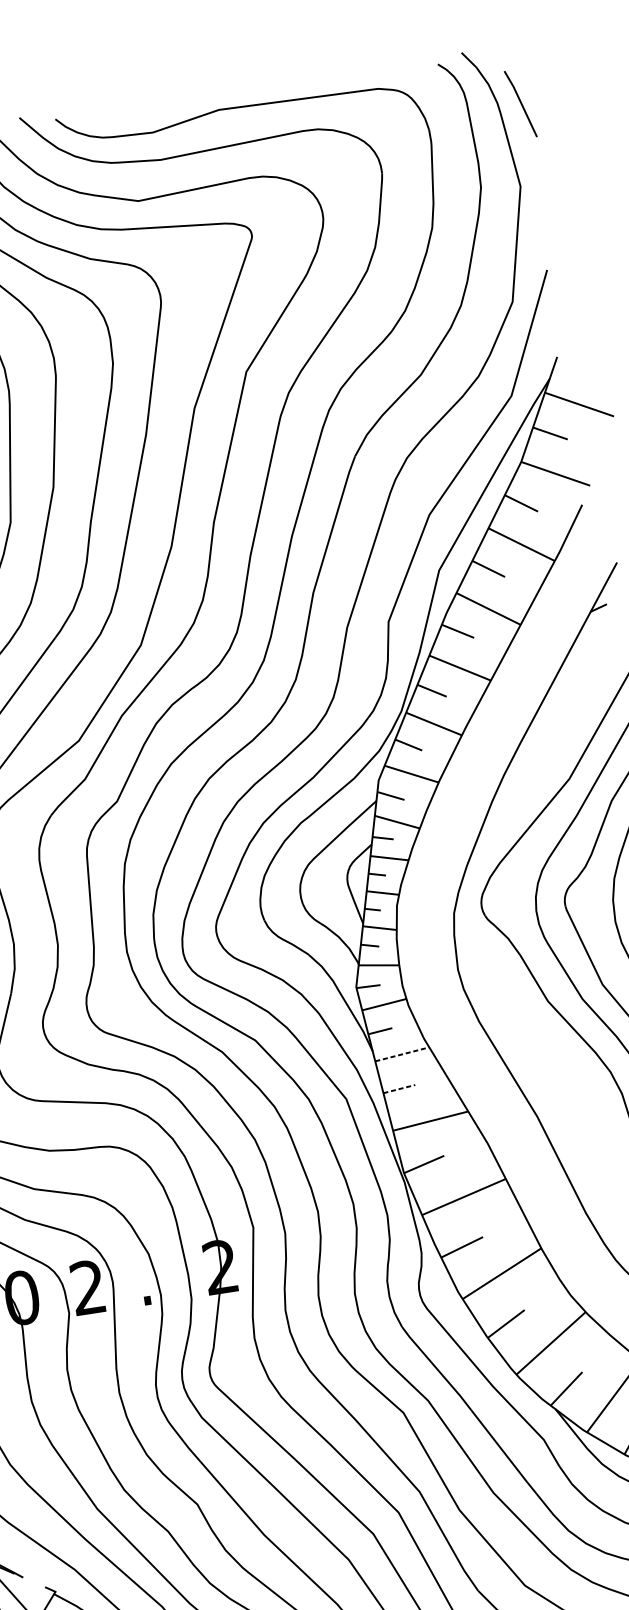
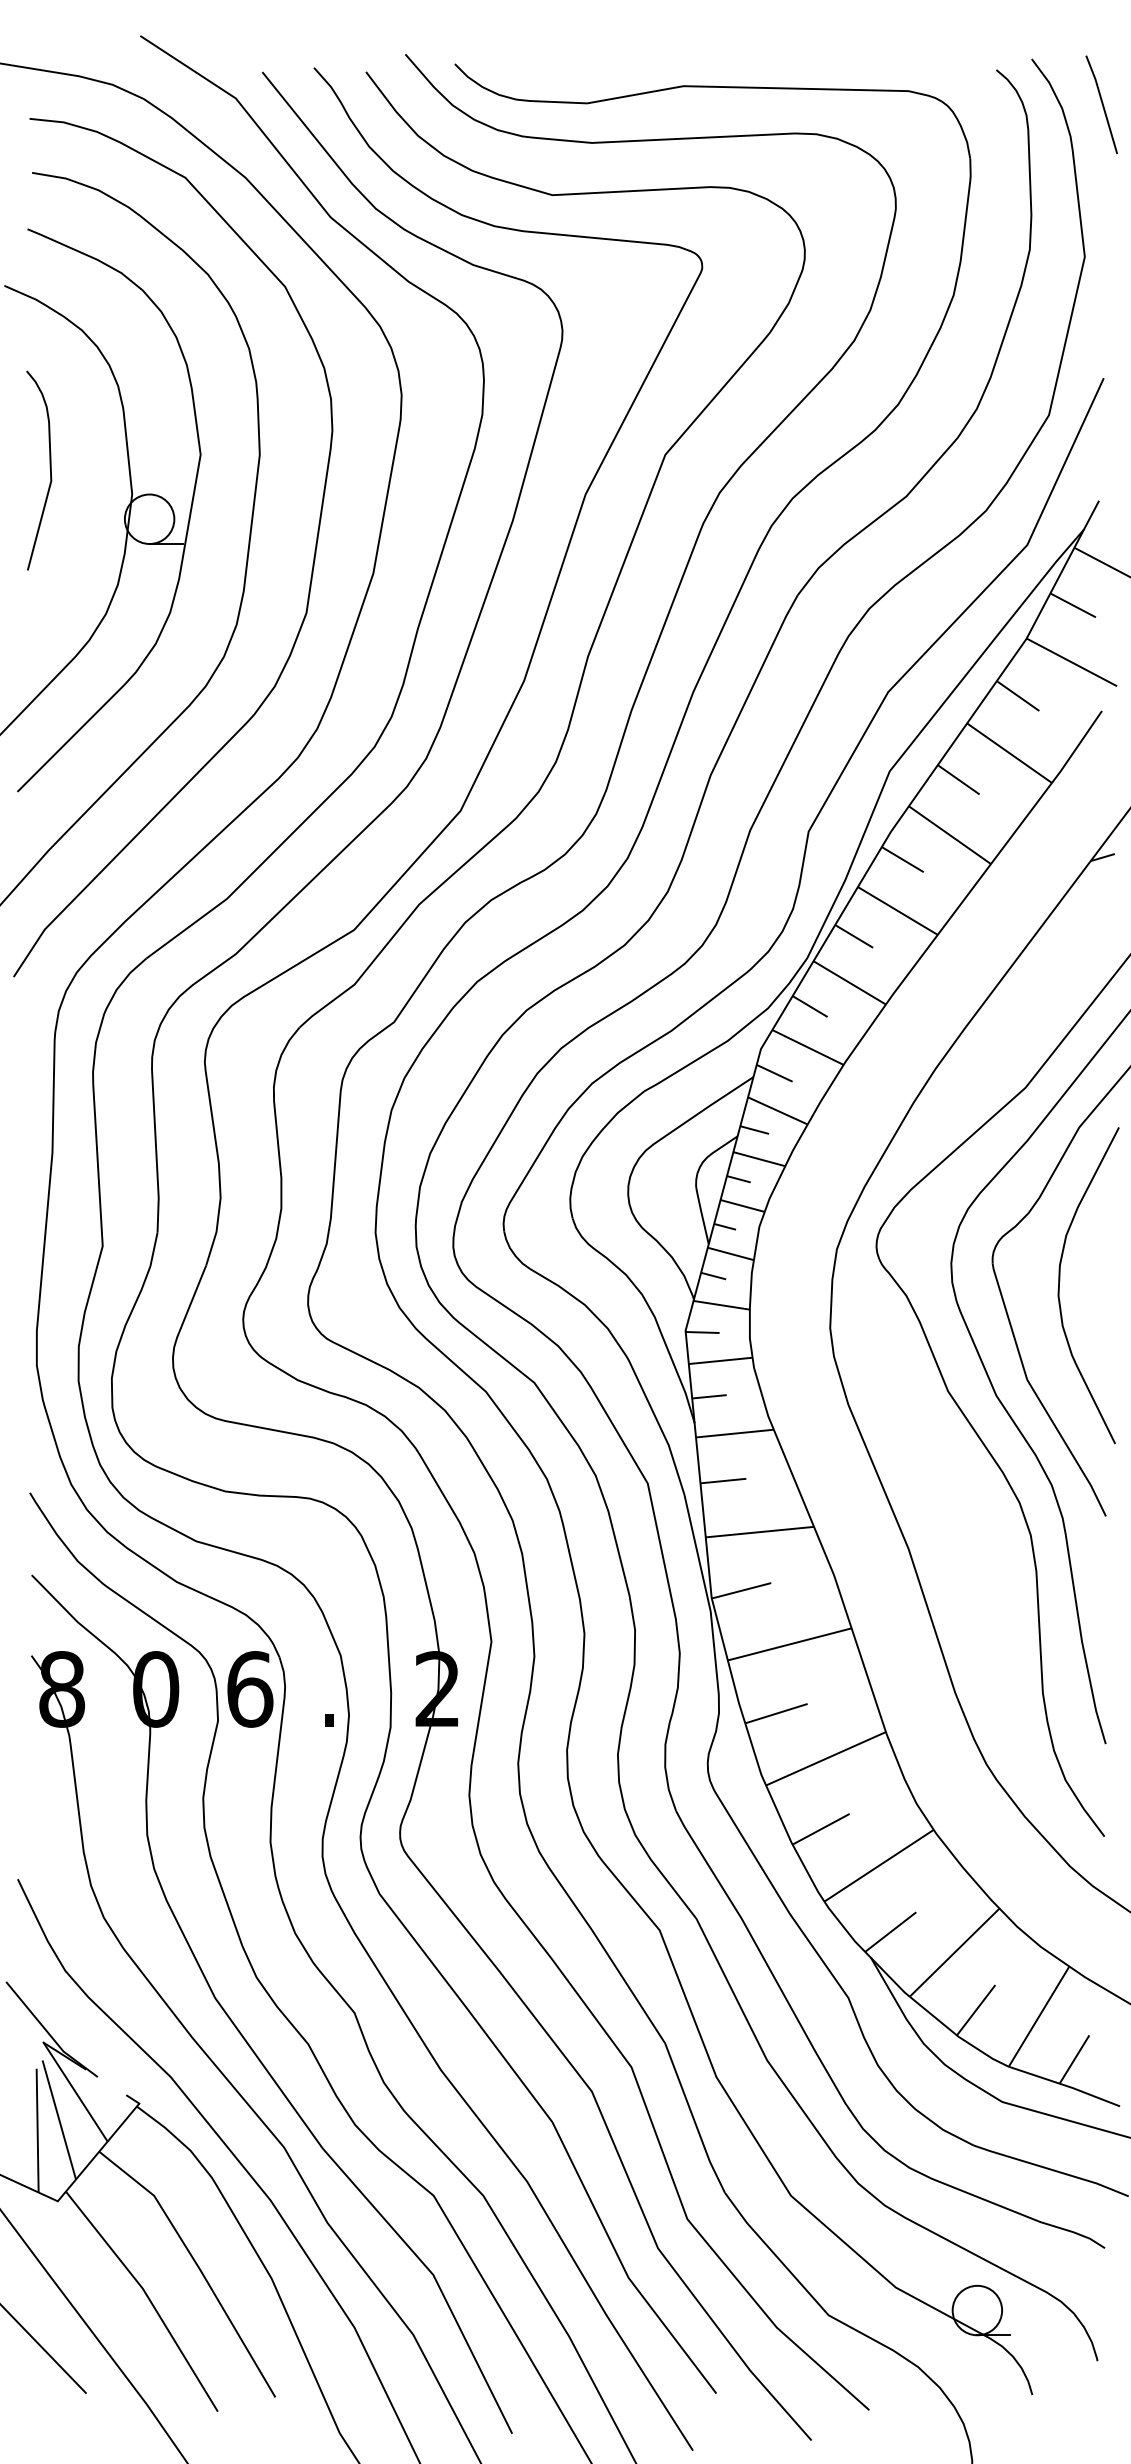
line: (520, 103) -> (1101, 104), moved
line: (402, 1054) -> (735, 1433), dashed -> solid
line: (399, 1089) -> (723, 1481), dashed -> solid
text: (88, 1287) -> (250, 1689), 2 -> 6

